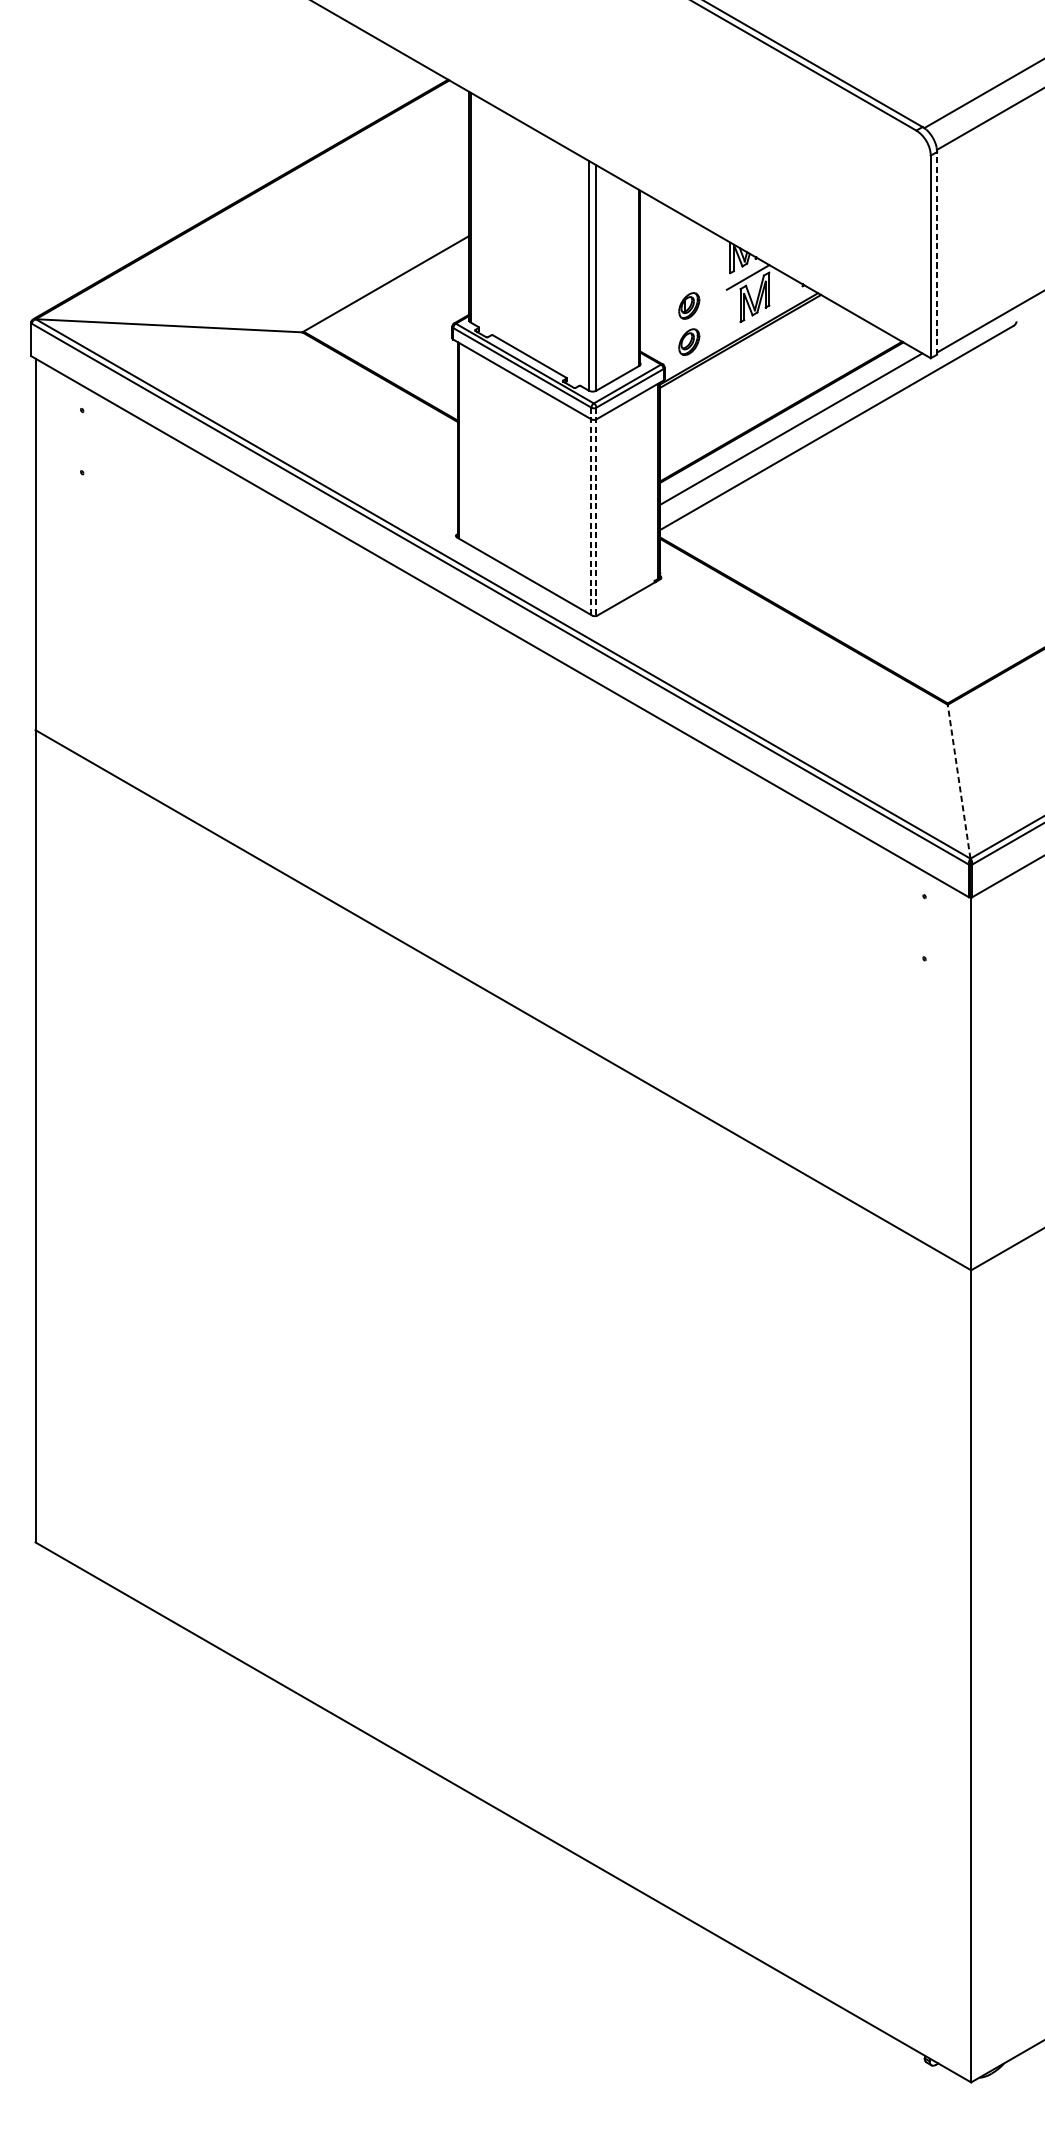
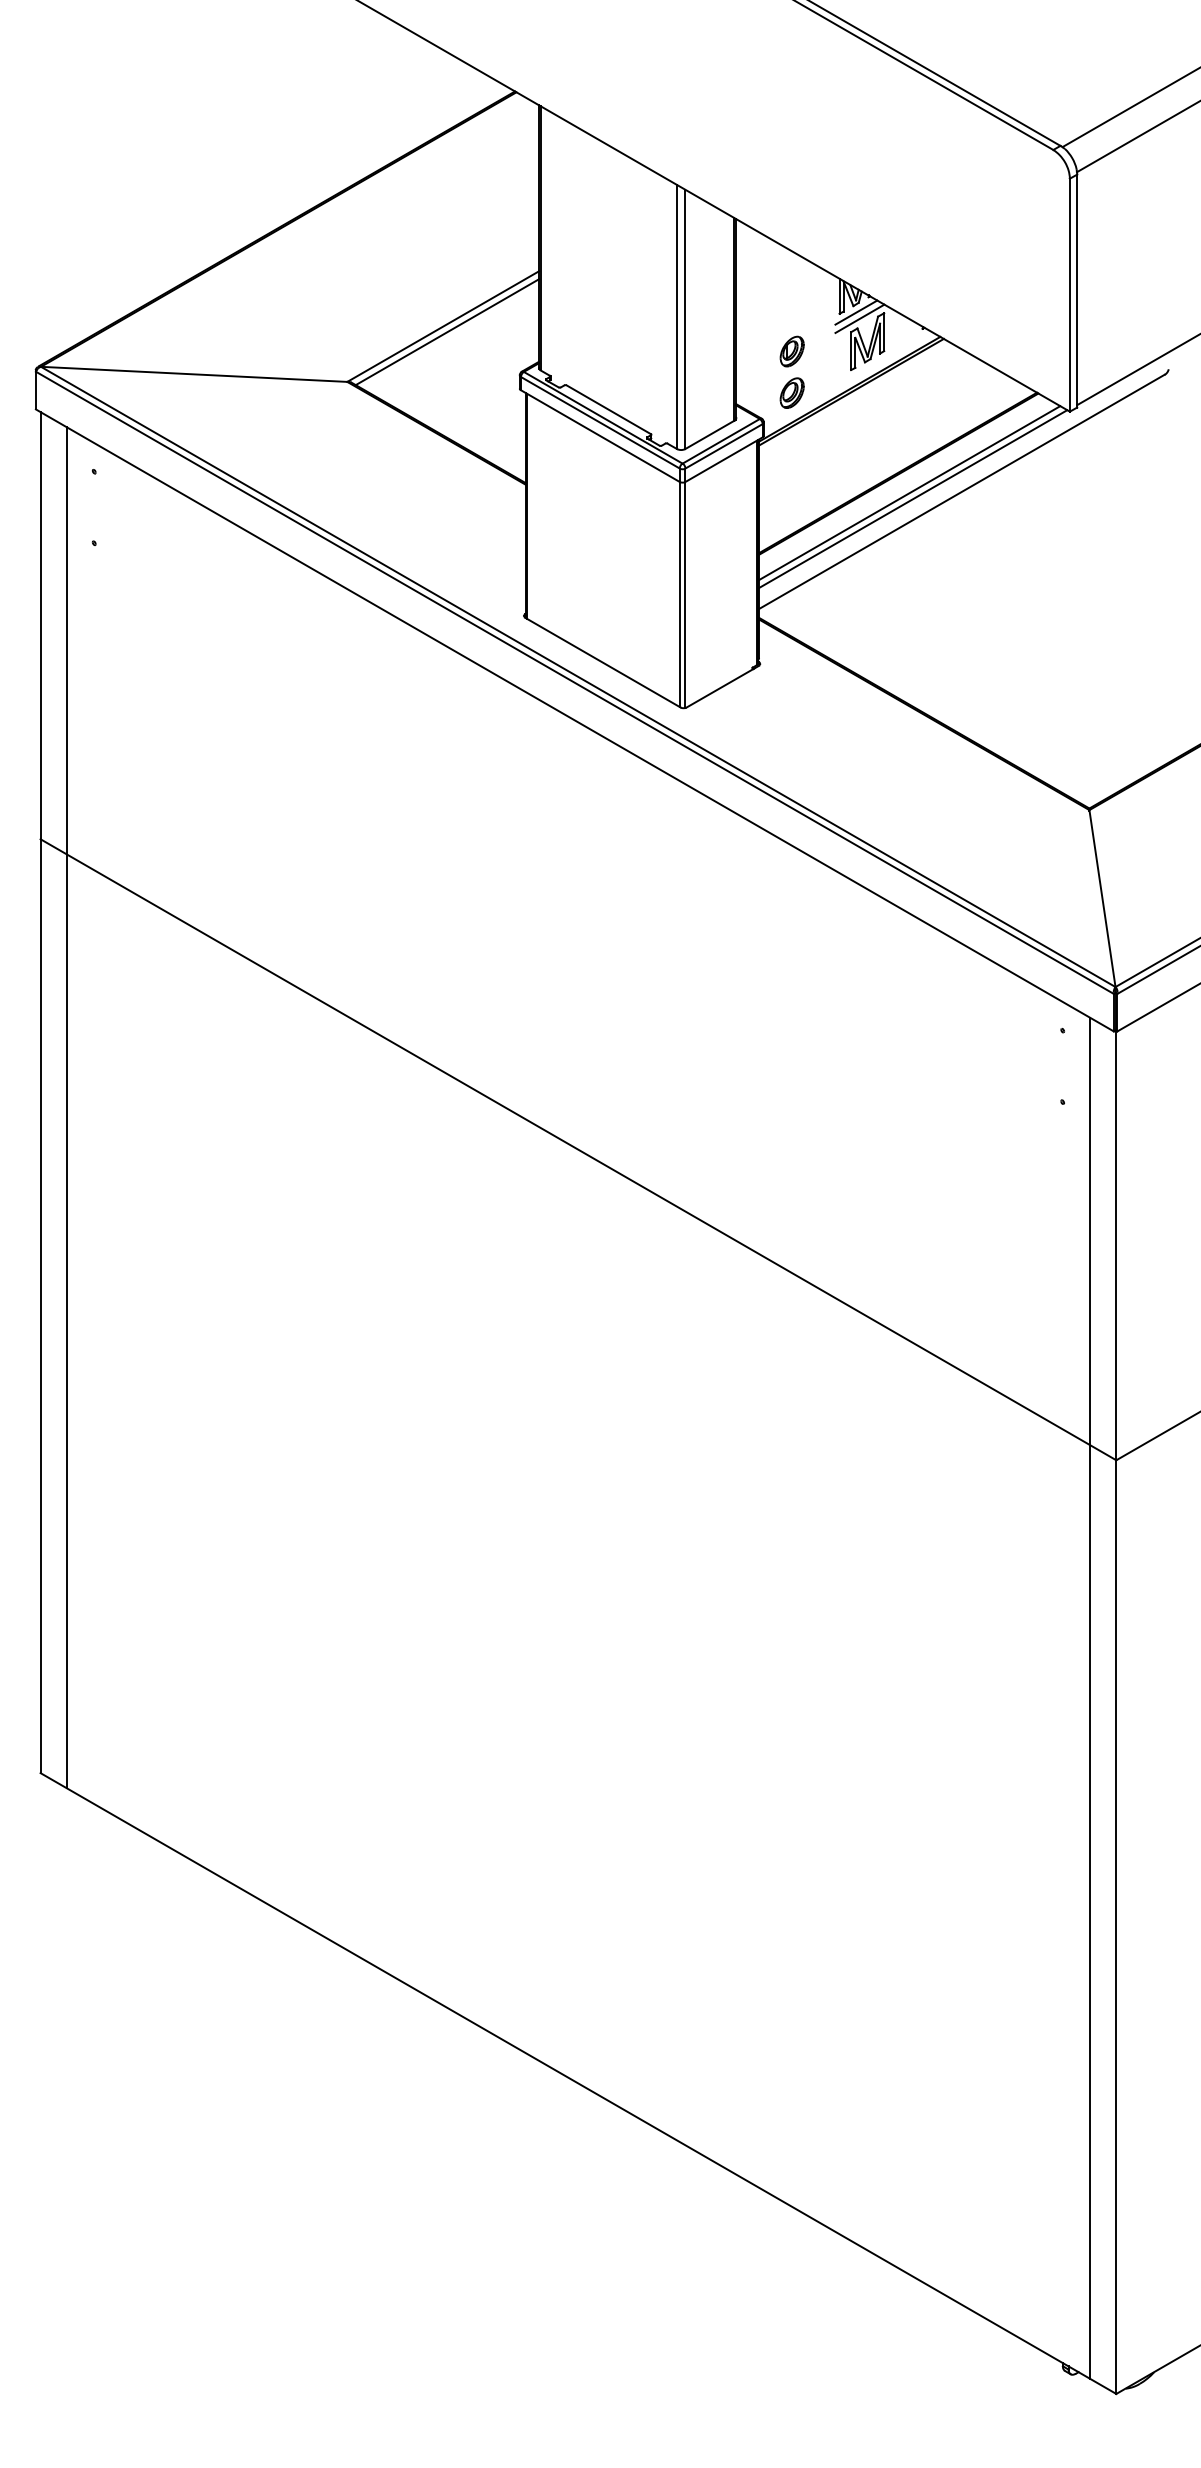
line: (937, 252) -> (1077, 290), dashed -> solid
line: (745, 271) -> (856, 312), added
line: (389, 289) -> (447, 332), added
line: (793, 434) -> (912, 499), added
line: (591, 512) -> (679, 588), dashed -> solid
line: (596, 512) -> (685, 588), dashed -> solid
line: (959, 781) -> (1102, 898), dashed -> solid
line: (58, 963) -> (66, 1107), added
line: (948, 1477) -> (1090, 1698), added

